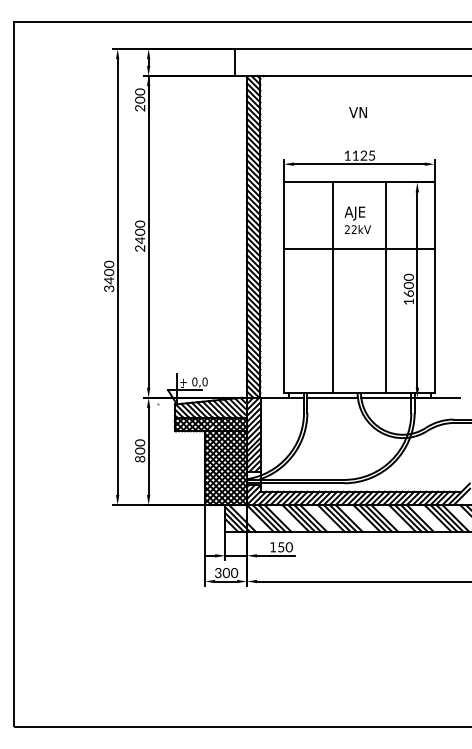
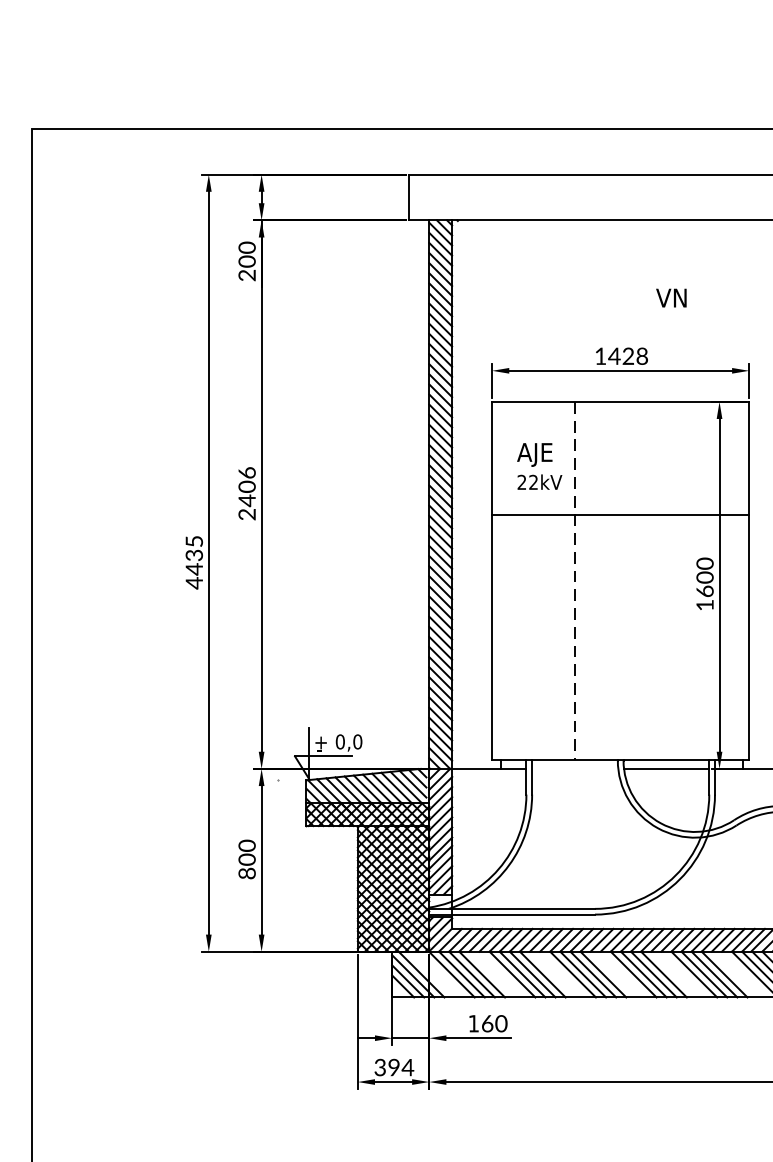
text: (357, 112) -> (670, 298), moved
text: (363, 155) -> (627, 355), 1125 -> 1428
text: (357, 219) -> (539, 465), moved
text: (139, 223) -> (246, 471), 2400 -> 2406
text: (109, 276) -> (194, 562), 3400 -> 4435
line: (386, 287) -> (666, 580), removed
line: (332, 288) -> (574, 582), solid -> dashed
line: (332, 397) -> (574, 768), removed
text: (281, 547) -> (488, 1024), 50 -> 60
text: (230, 573) -> (401, 1068), 300 -> 394

